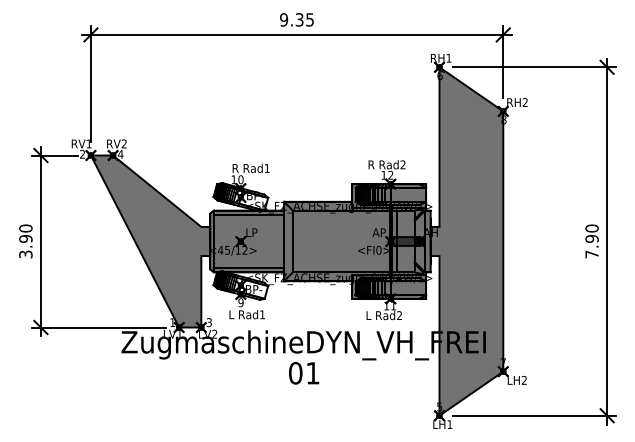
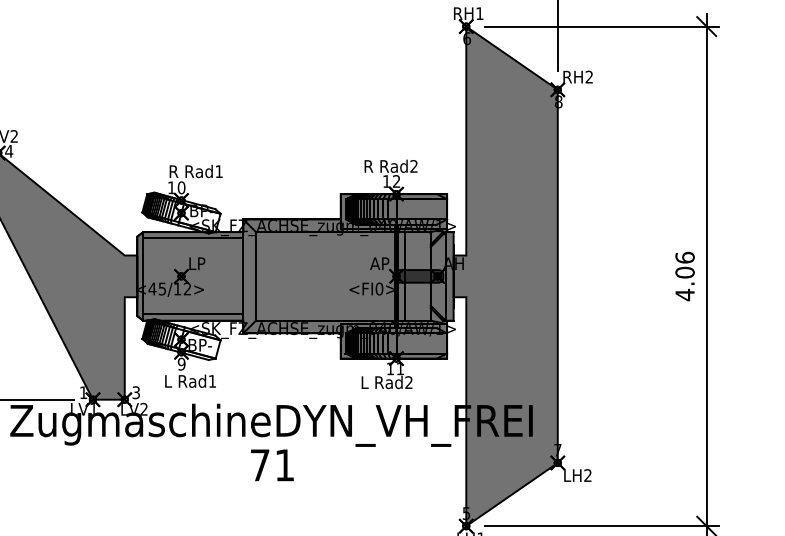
text: (591, 241) -> (684, 276), 7.90 -> 4.06
text: (295, 373) -> (259, 465), 01 -> 71

